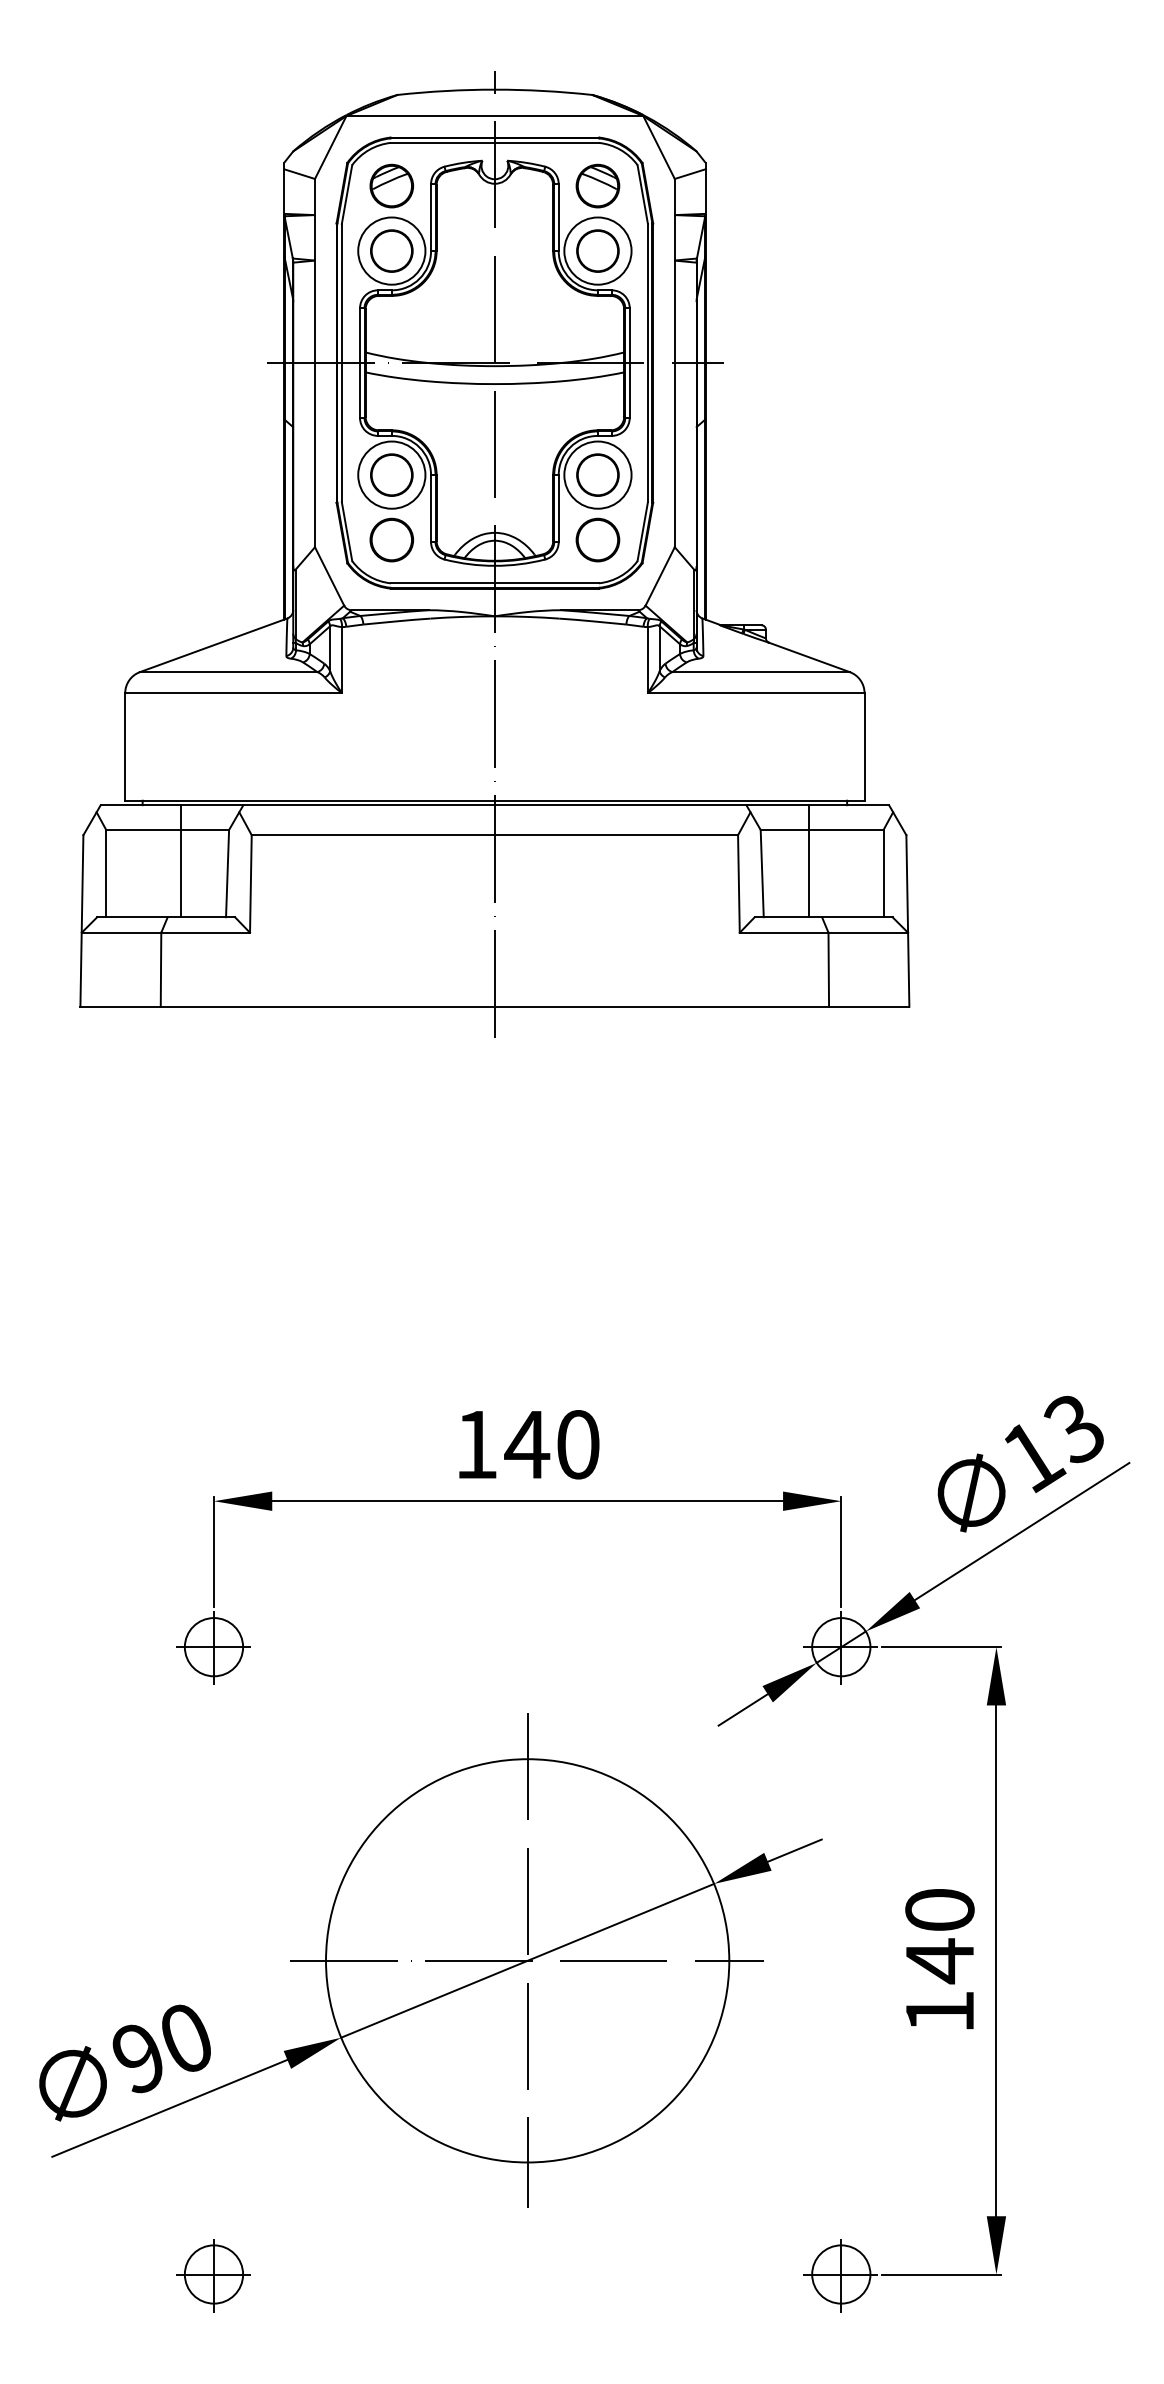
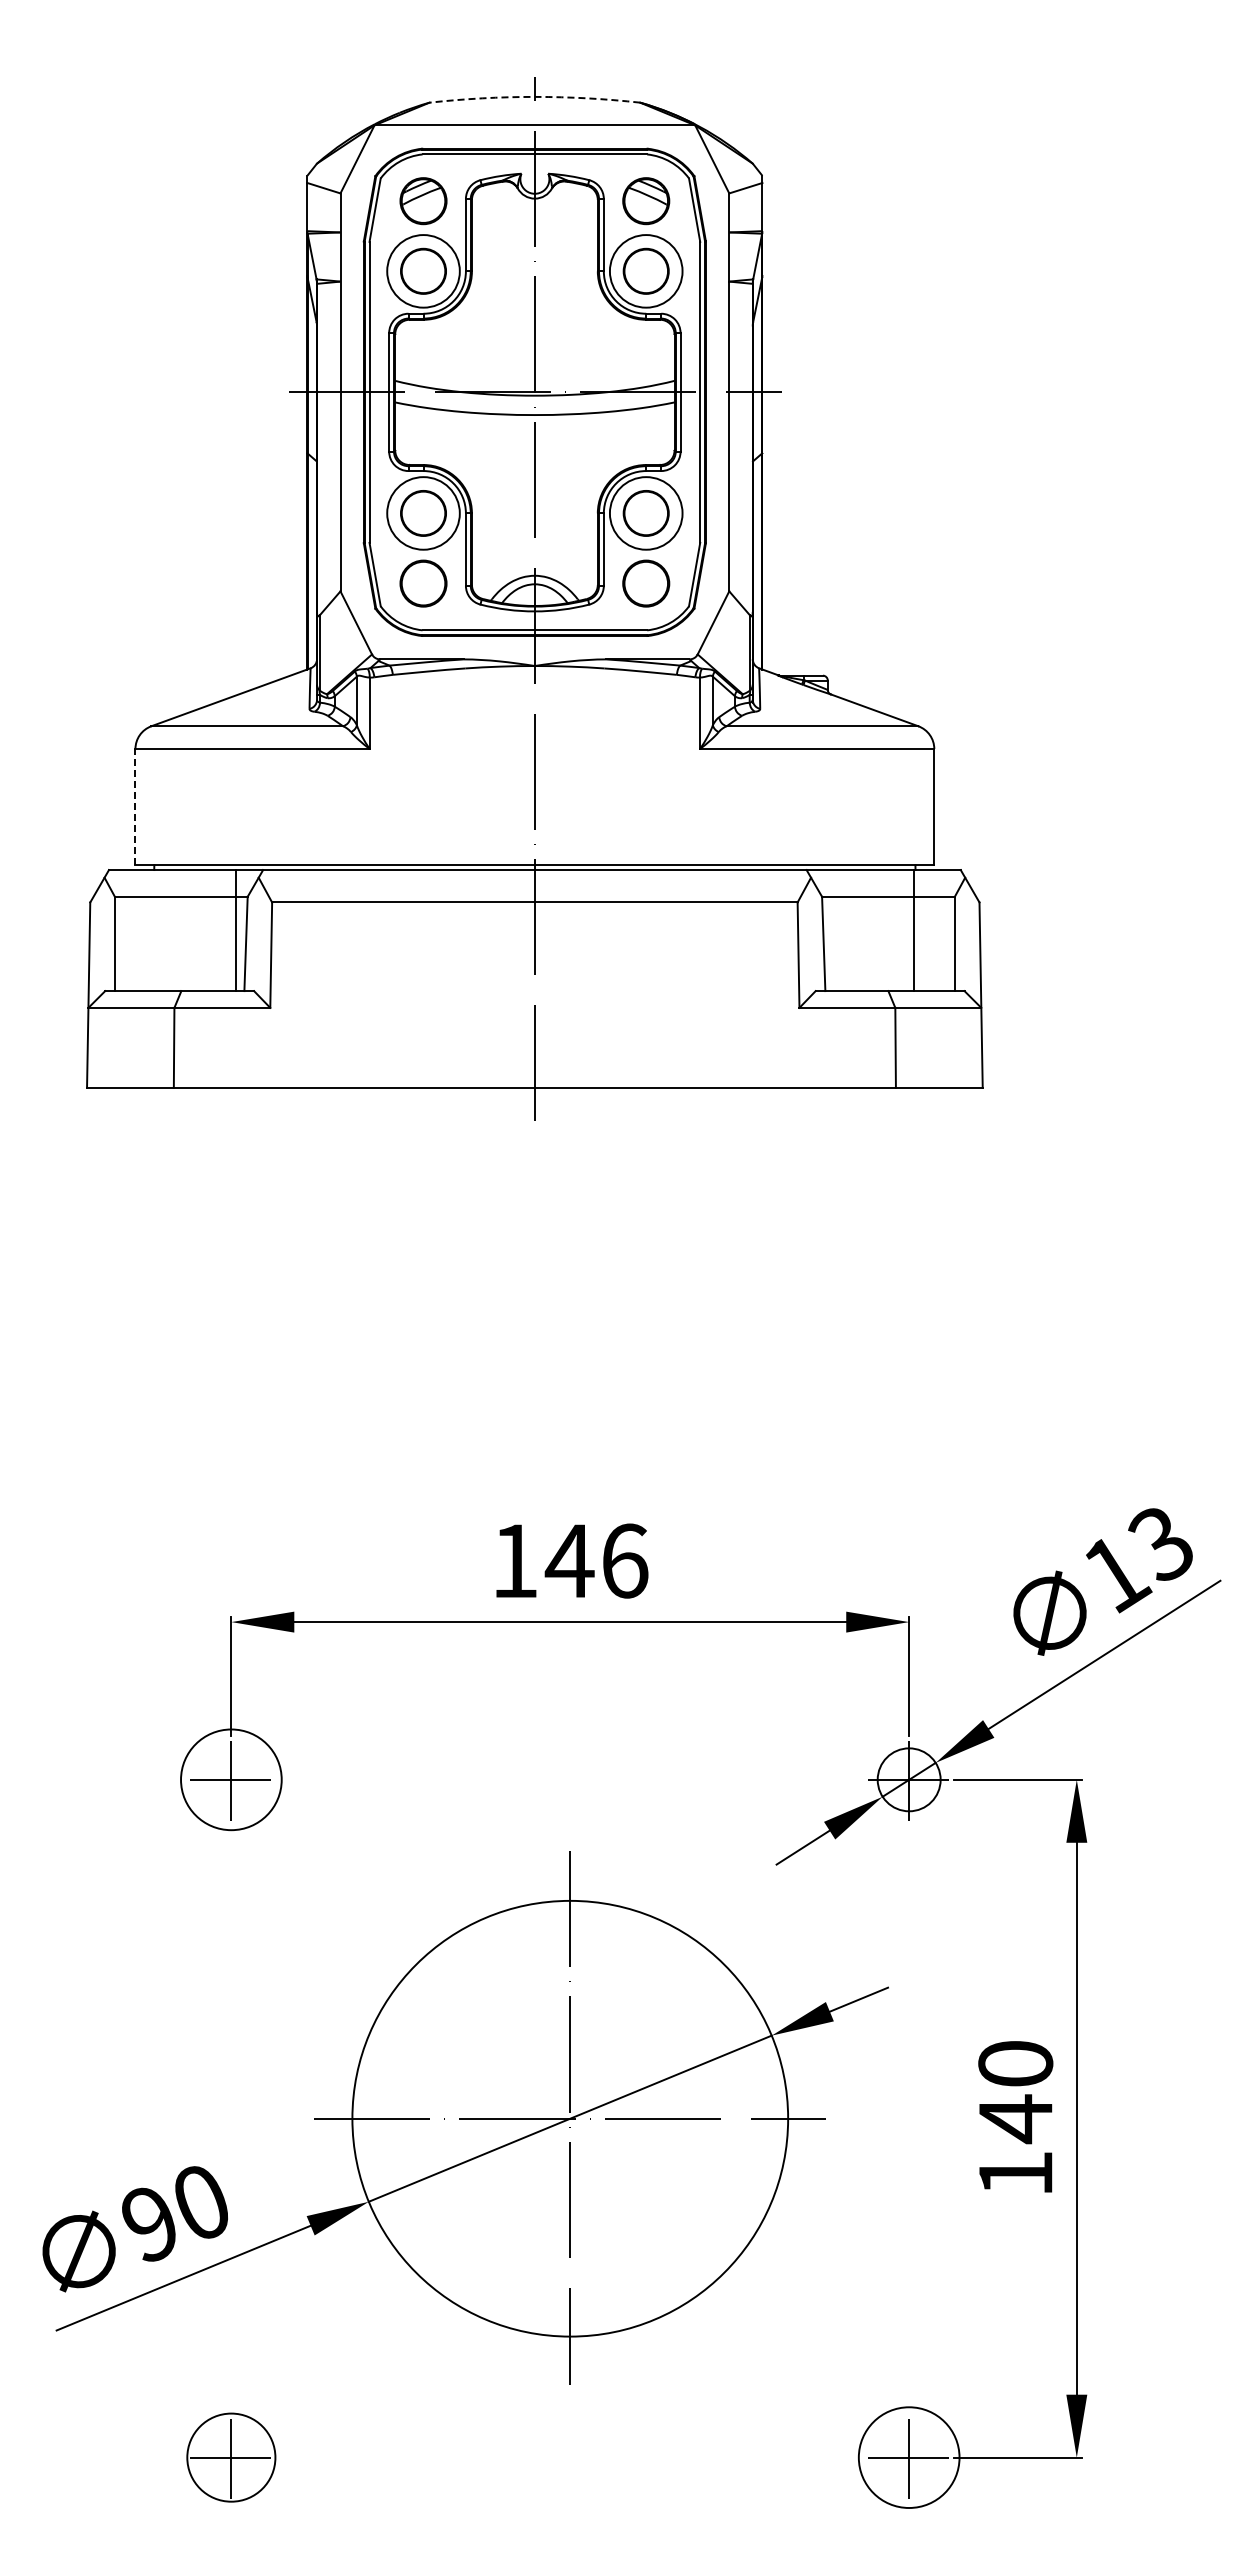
arc: (494, 89) -> (534, 96), solid -> dashed
line: (125, 746) -> (135, 806), solid -> dashed
line: (180, 861) -> (235, 930), moved
line: (808, 861) -> (913, 930), moved
text: (578, 1444) -> (625, 1560), 140 -> 146
circle: (213, 1646) -> (230, 1779), size x1.6
circle: (213, 2274) -> (230, 2457), size x1.4
circle: (840, 2274) -> (908, 2457), size x1.6

